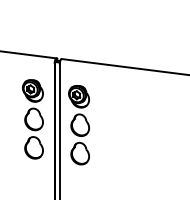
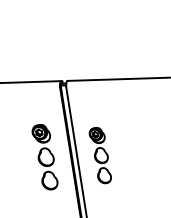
part: (32, 119) -> (44, 157), size x0.7
part: (78, 125) -> (99, 156), size x0.6

